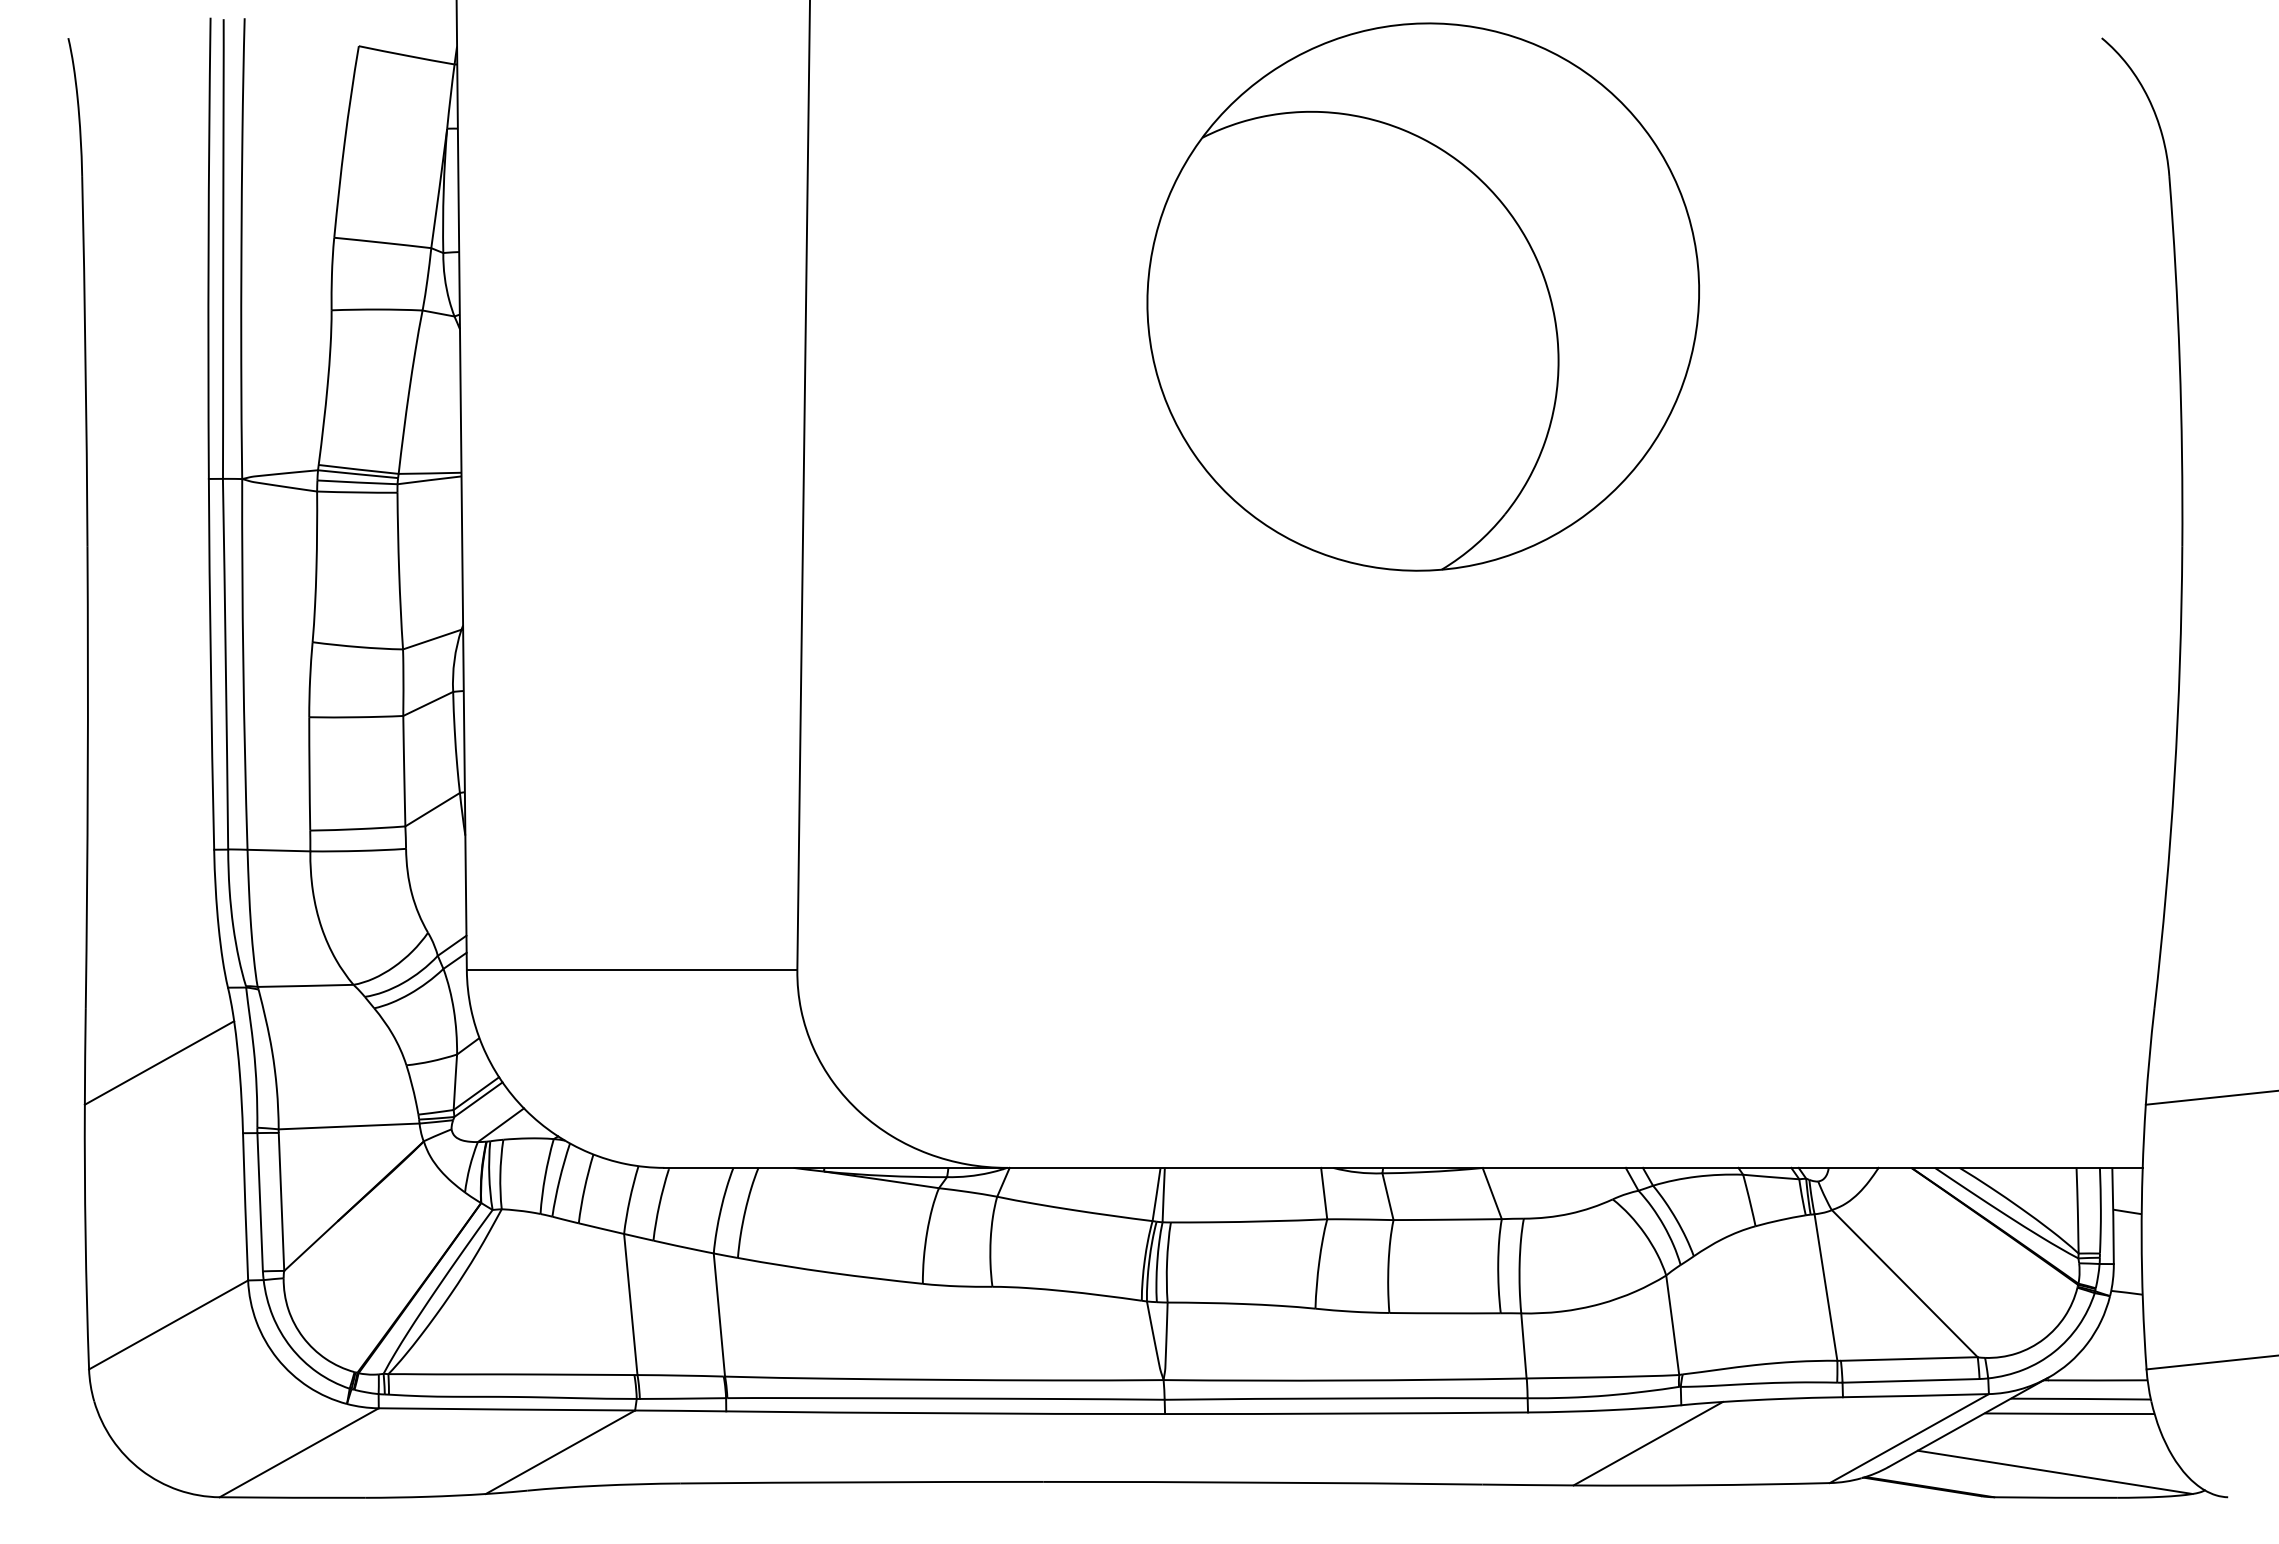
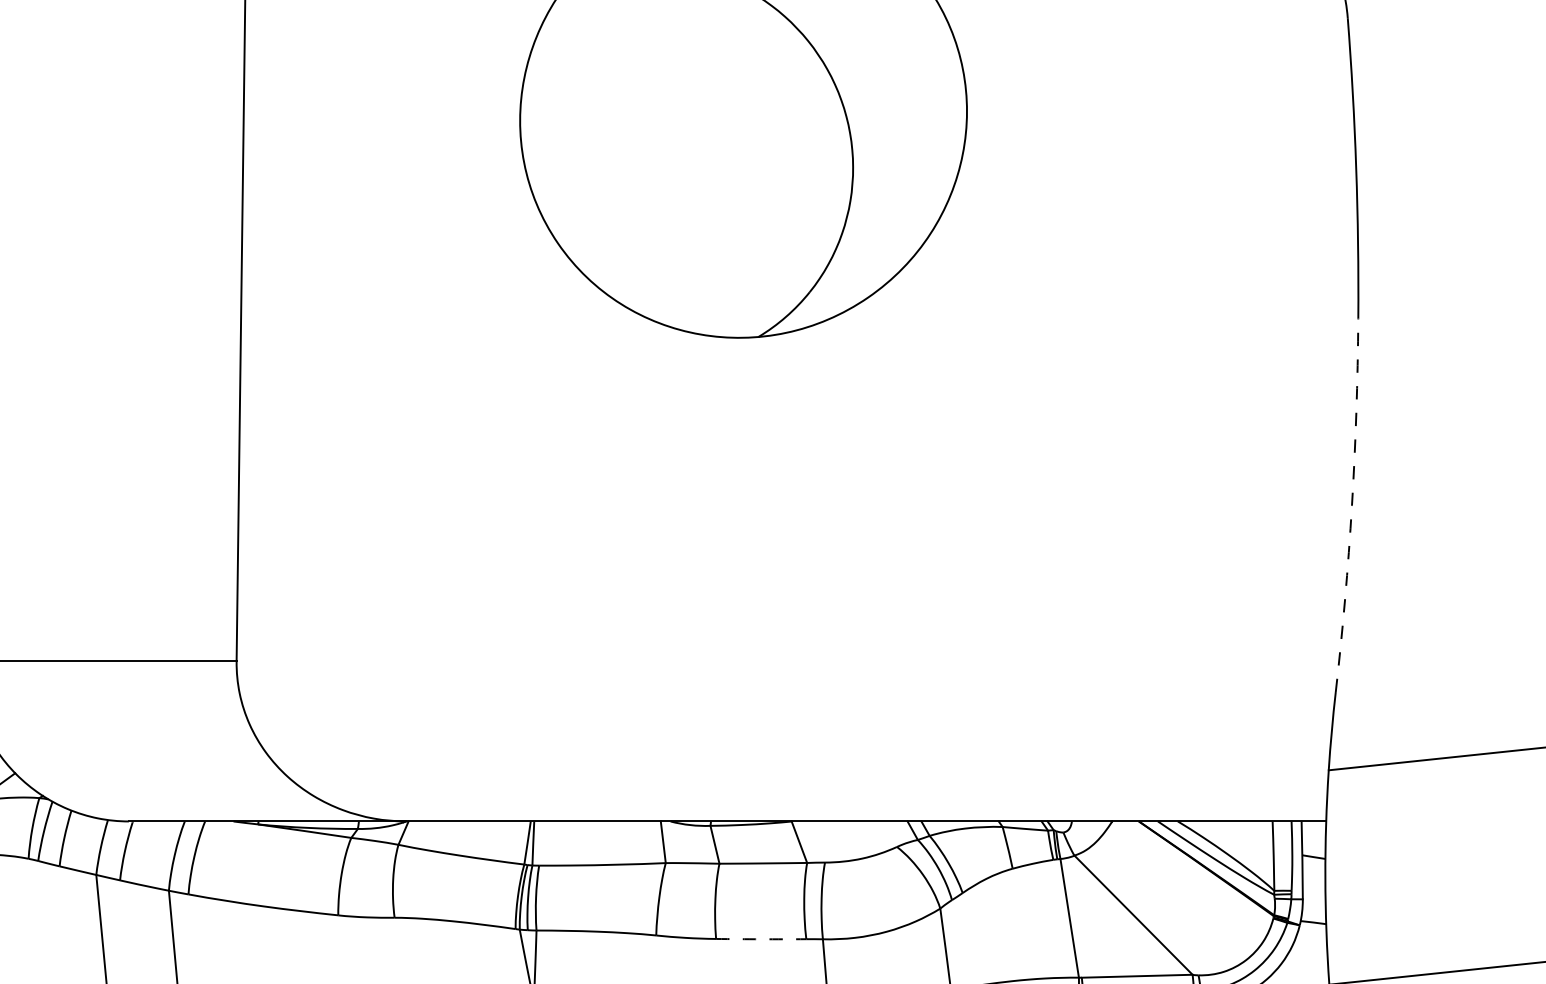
arc: (2174, 777) -> (1351, 505), solid -> dashed
arc: (1445, 1313) -> (761, 939), solid -> dashed

